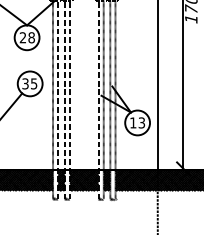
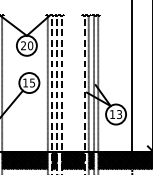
text: (31, 37) -> (30, 45), 28 -> 20
text: (25, 83) -> (25, 82), 35 -> 15

